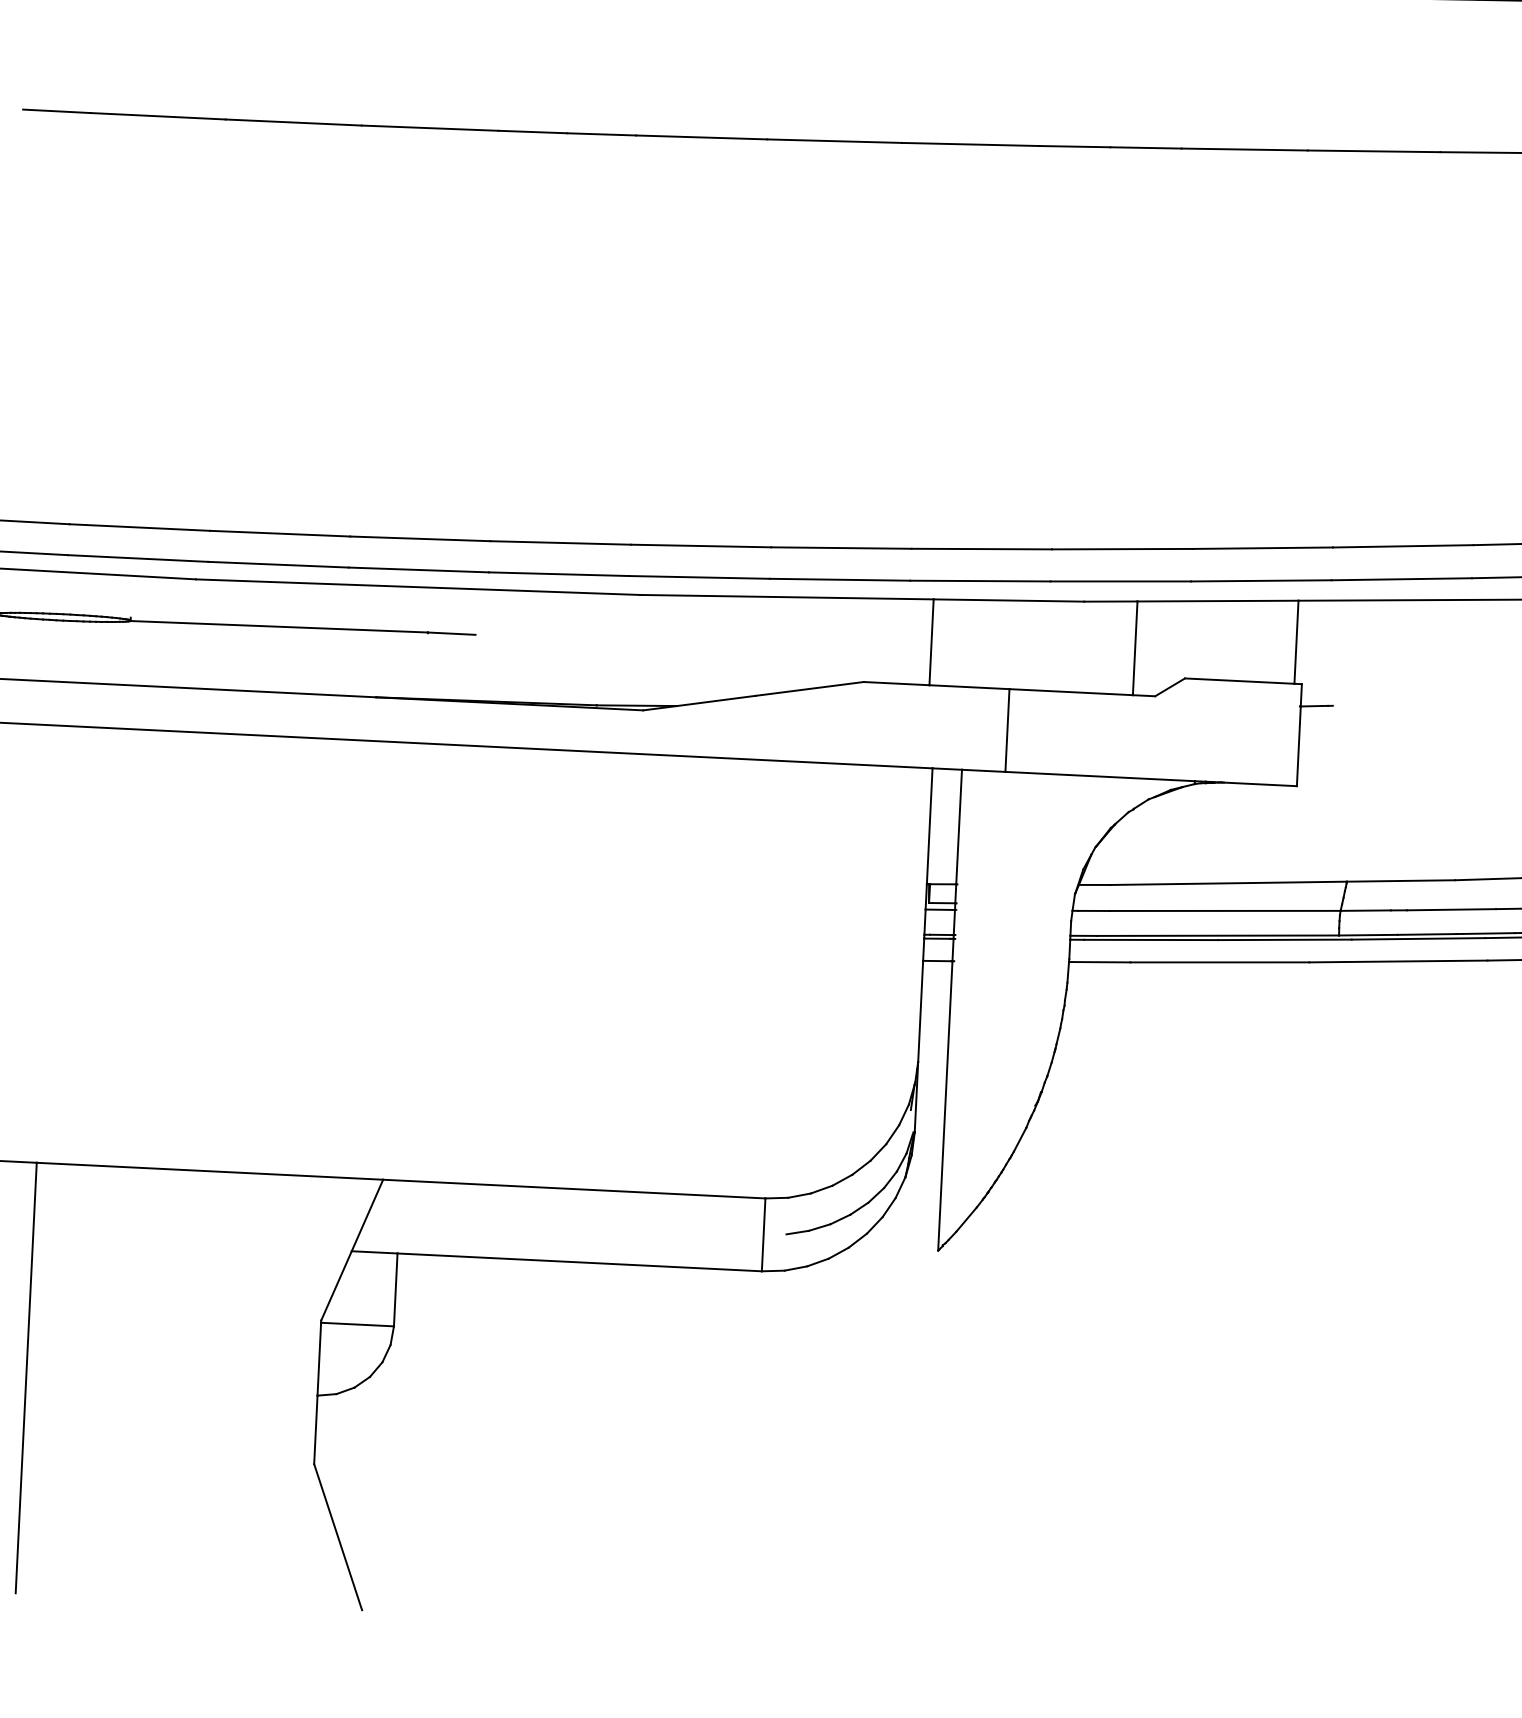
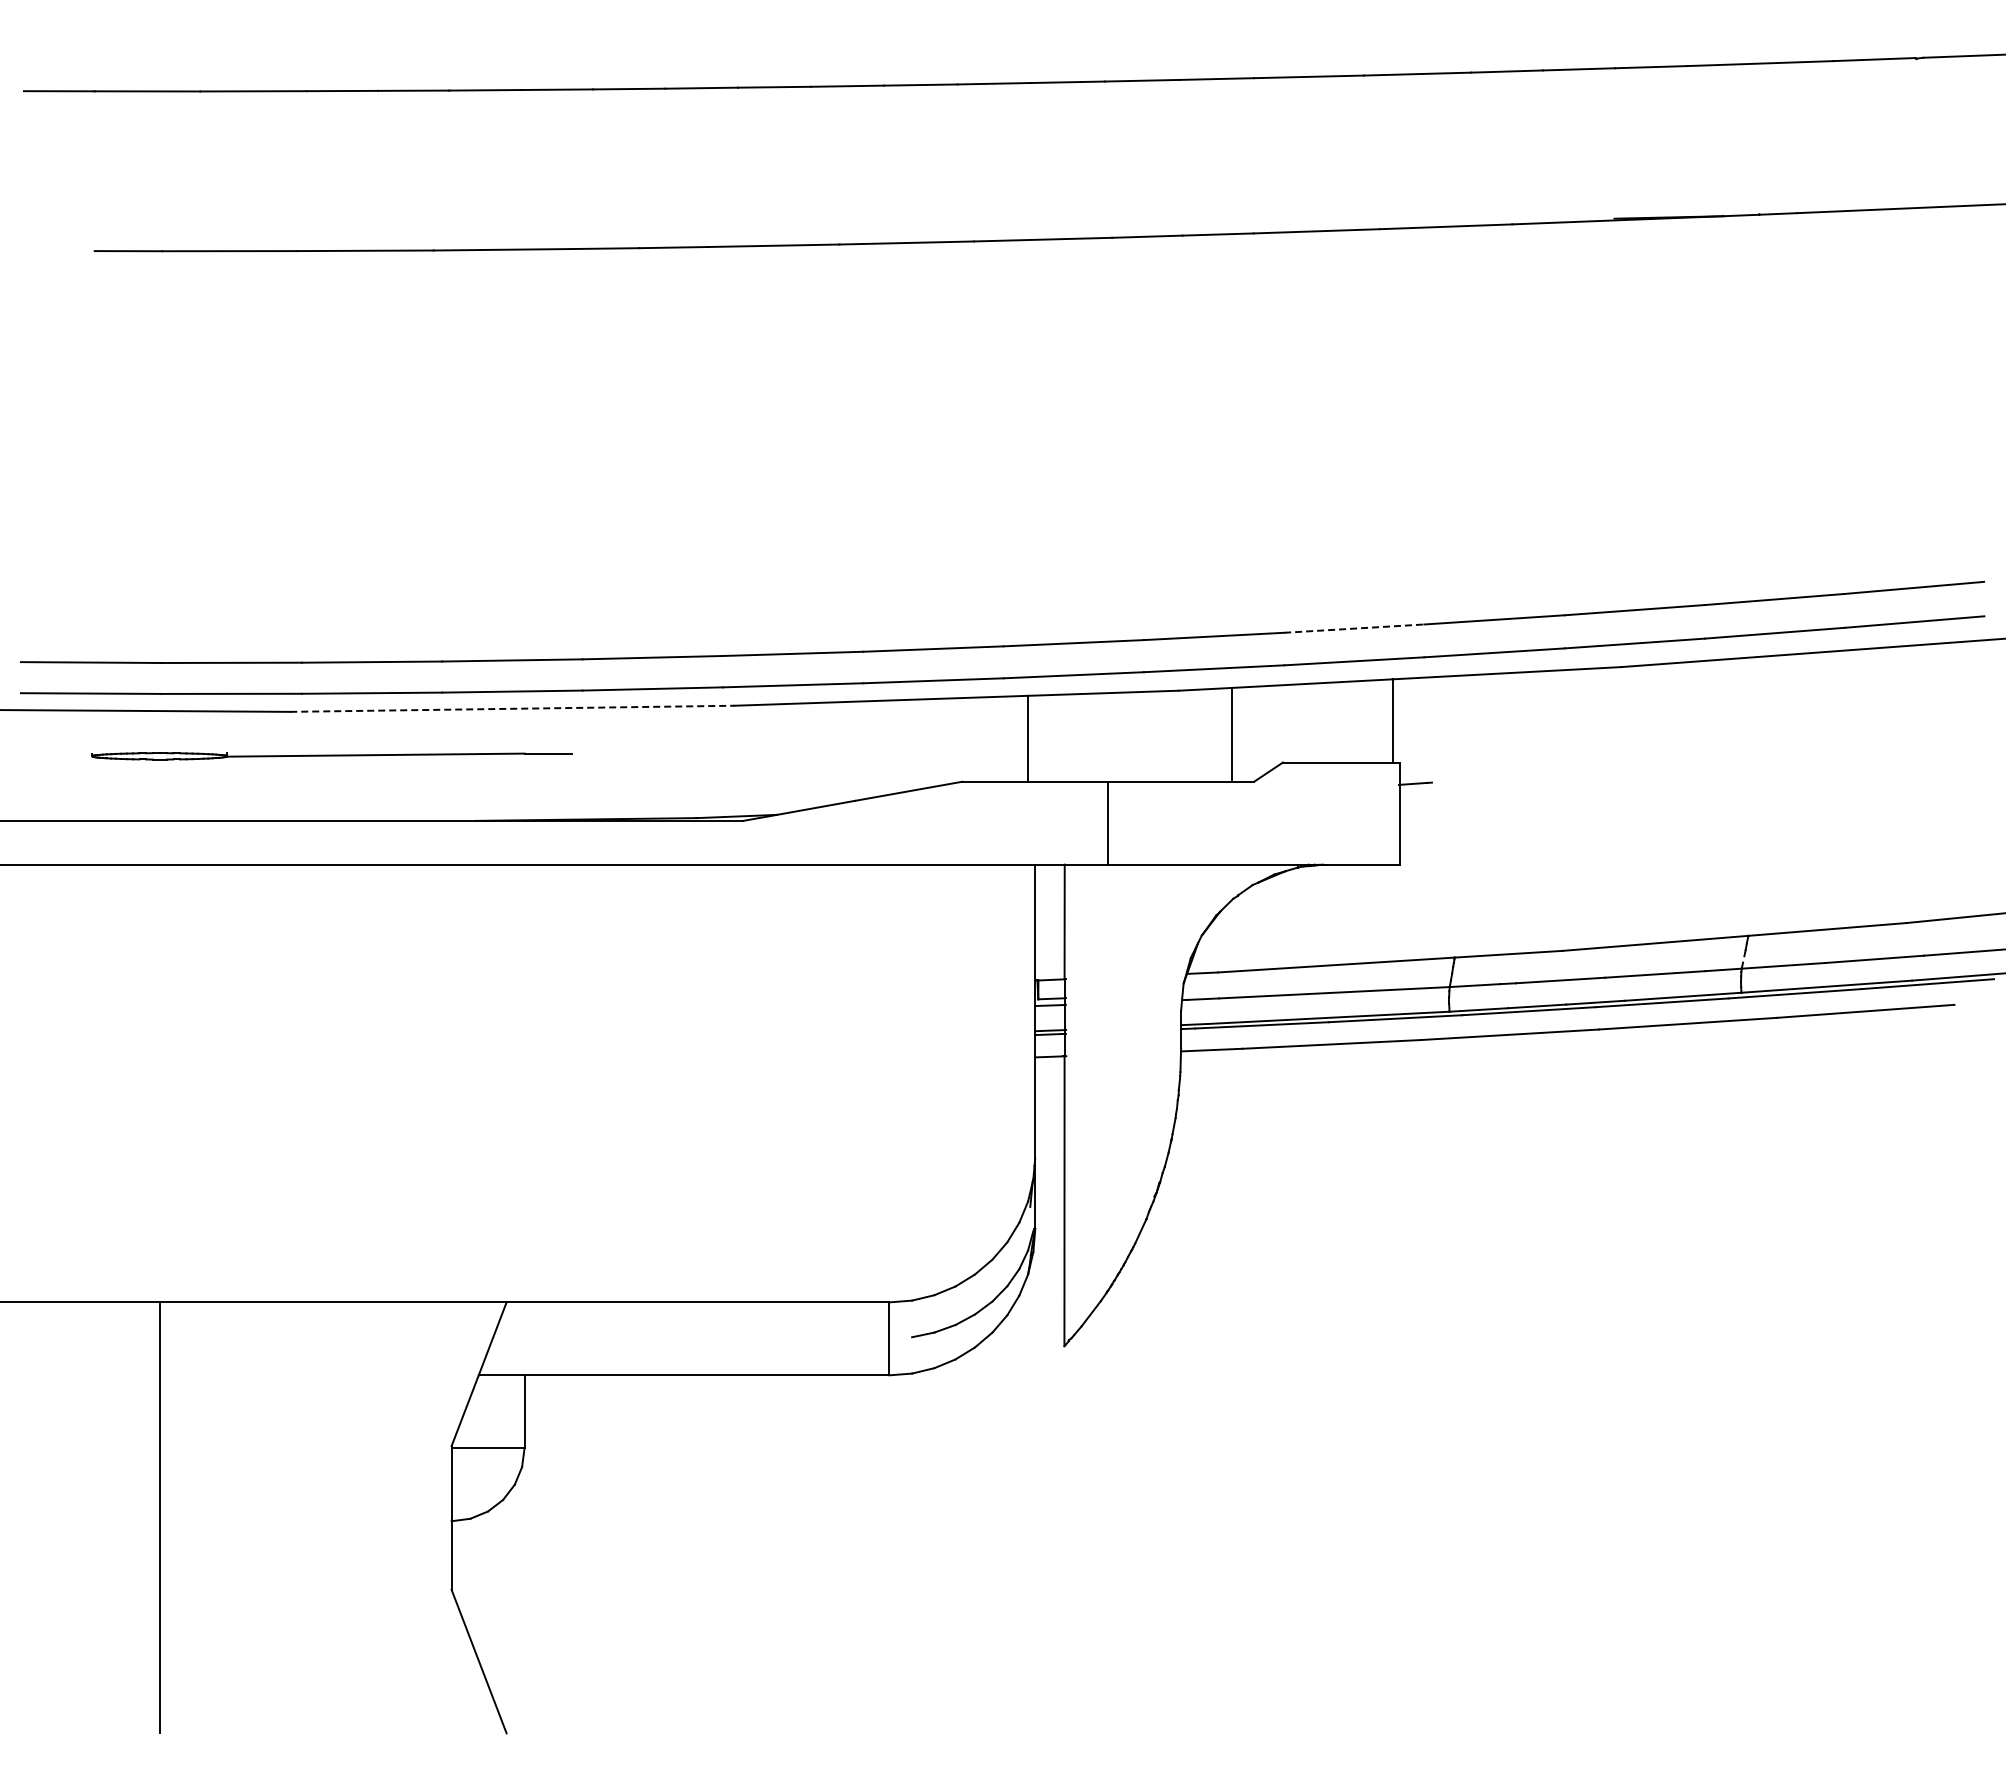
line: (1262, 548) -> (1354, 628), solid -> dashed
line: (418, 586) -> (512, 708), solid -> dashed

